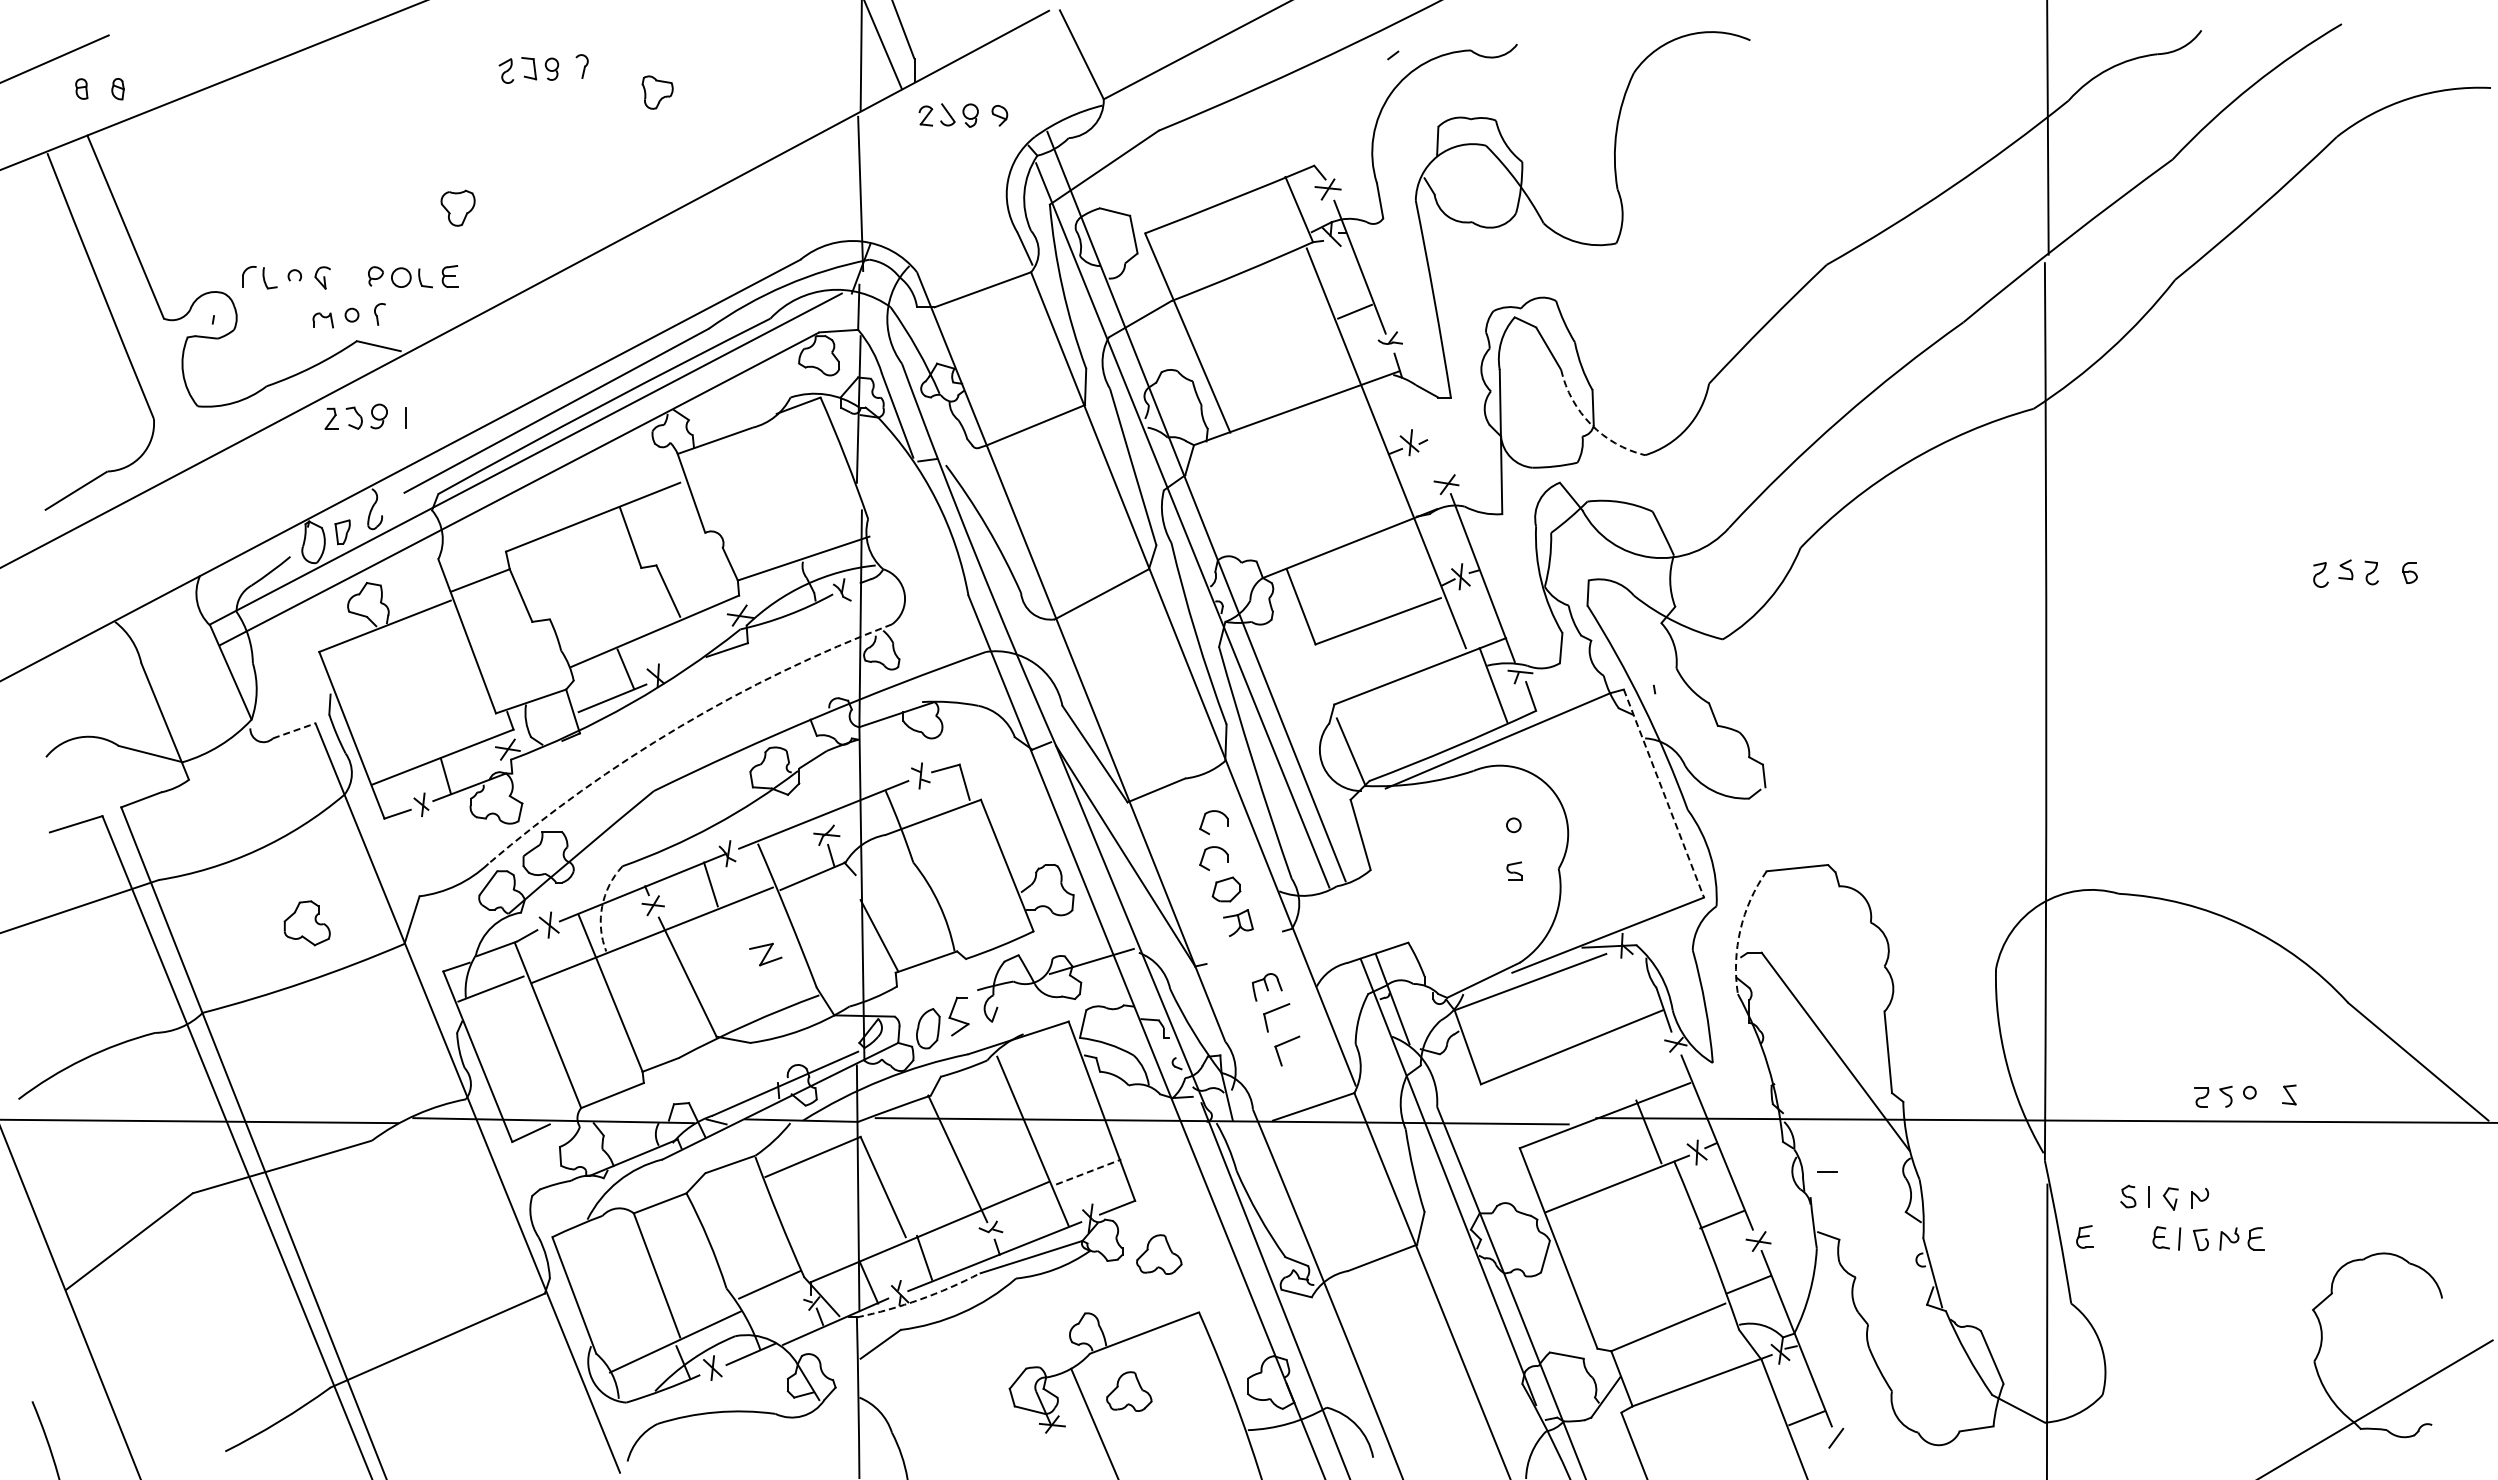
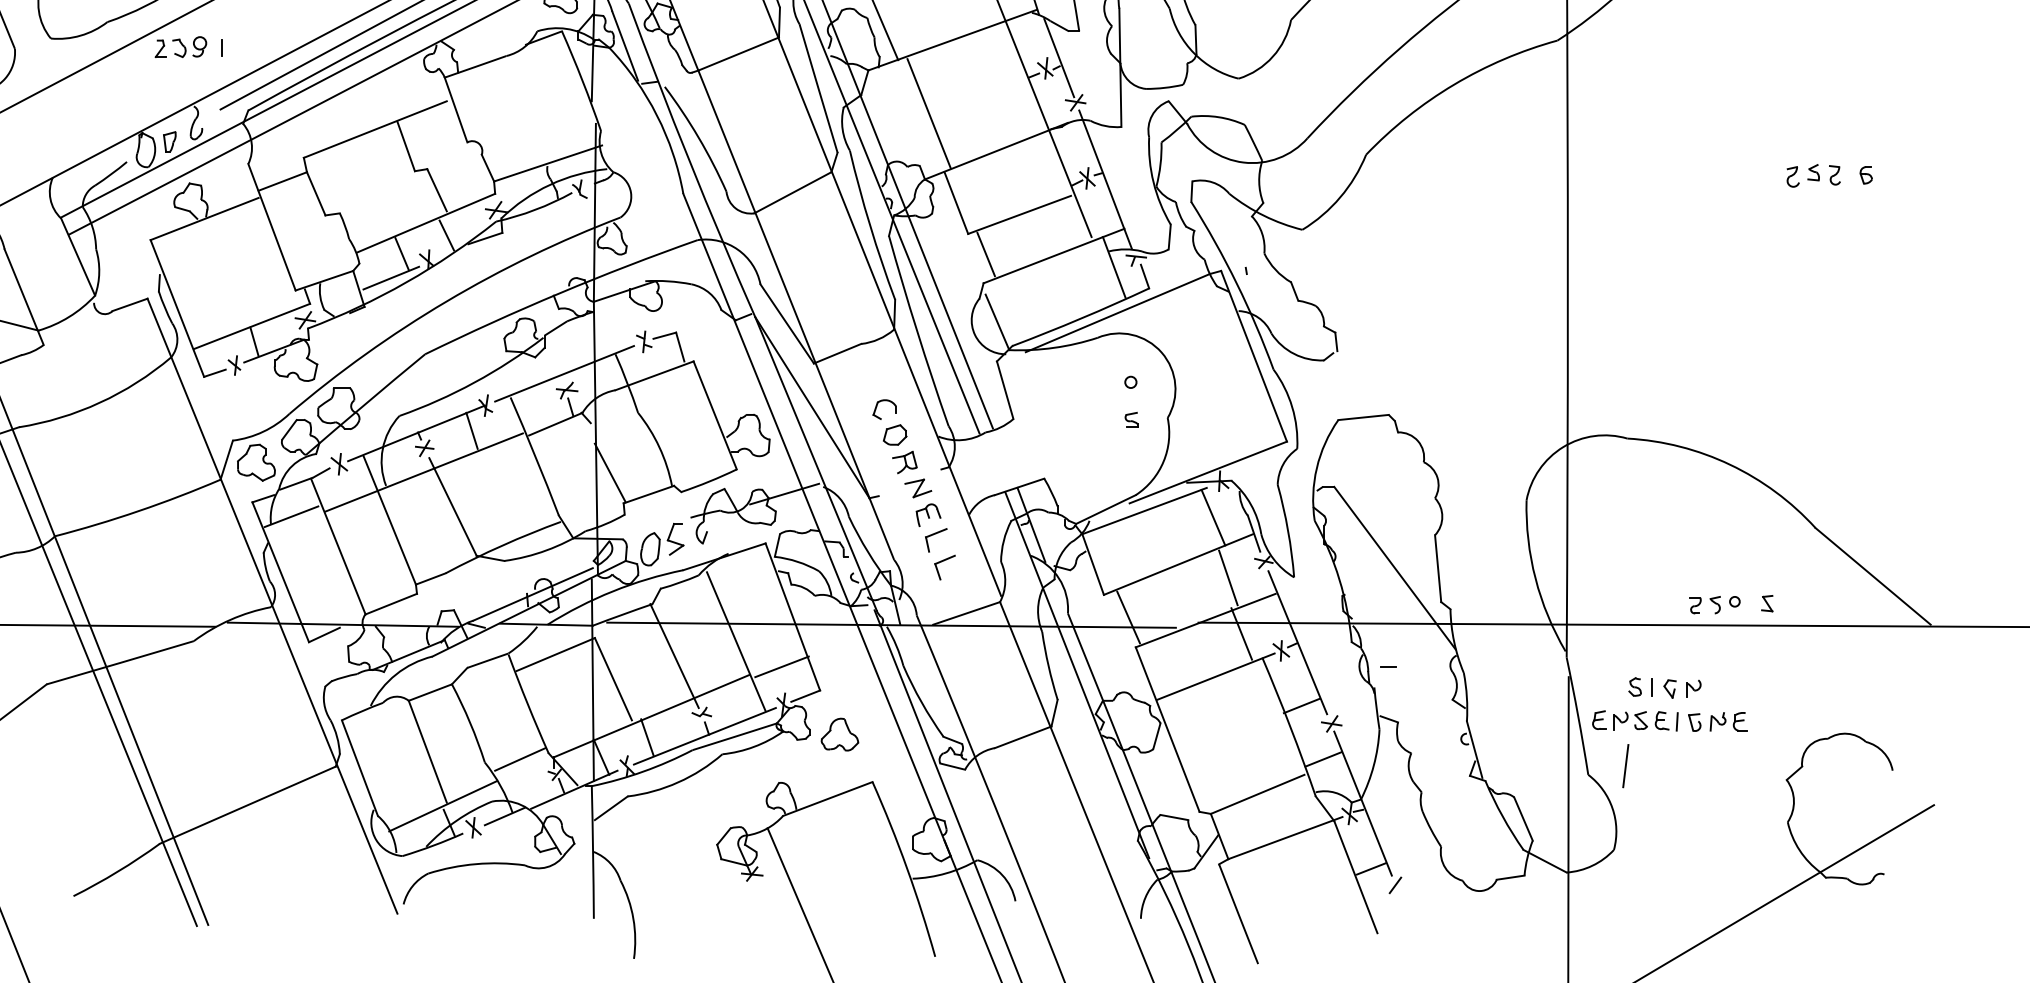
arc: (1591, 424) -> (1194, 53), dashed -> solid
line: (1426, 429) -> (1059, 57), added
line: (1267, 497) -> (928, 113), added
line: (679, 646) -> (446, 235), added
line: (1337, 669) -> (986, 254), added
arc: (679, 726) -> (446, 301), dashed -> solid
line: (294, 730) -> (130, 304), dashed -> solid
line: (1664, 794) -> (1254, 357), dashed -> solid
part: (1204, 820) -> (877, 378), removed
arc: (602, 906) -> (383, 448), dashed -> solid
part: (306, 923) -> (255, 462), moved
arc: (1740, 929) -> (1316, 467), dashed -> solid
part: (765, 954) -> (918, 488), moved
line: (1614, 990) -> (1213, 517), added
line: (1632, 1063) -> (1228, 577), added
line: (1510, 1111) -> (1128, 617), added
line: (1088, 1172) -> (781, 667), dashed -> solid
part: (2122, 1237) -> (1630, 720), added
line: (2116, 1292) -> (1625, 765), added
arc: (919, 1299) -> (643, 771), dashed -> solid
part: (1129, 1391) -> (815, 846), removed

